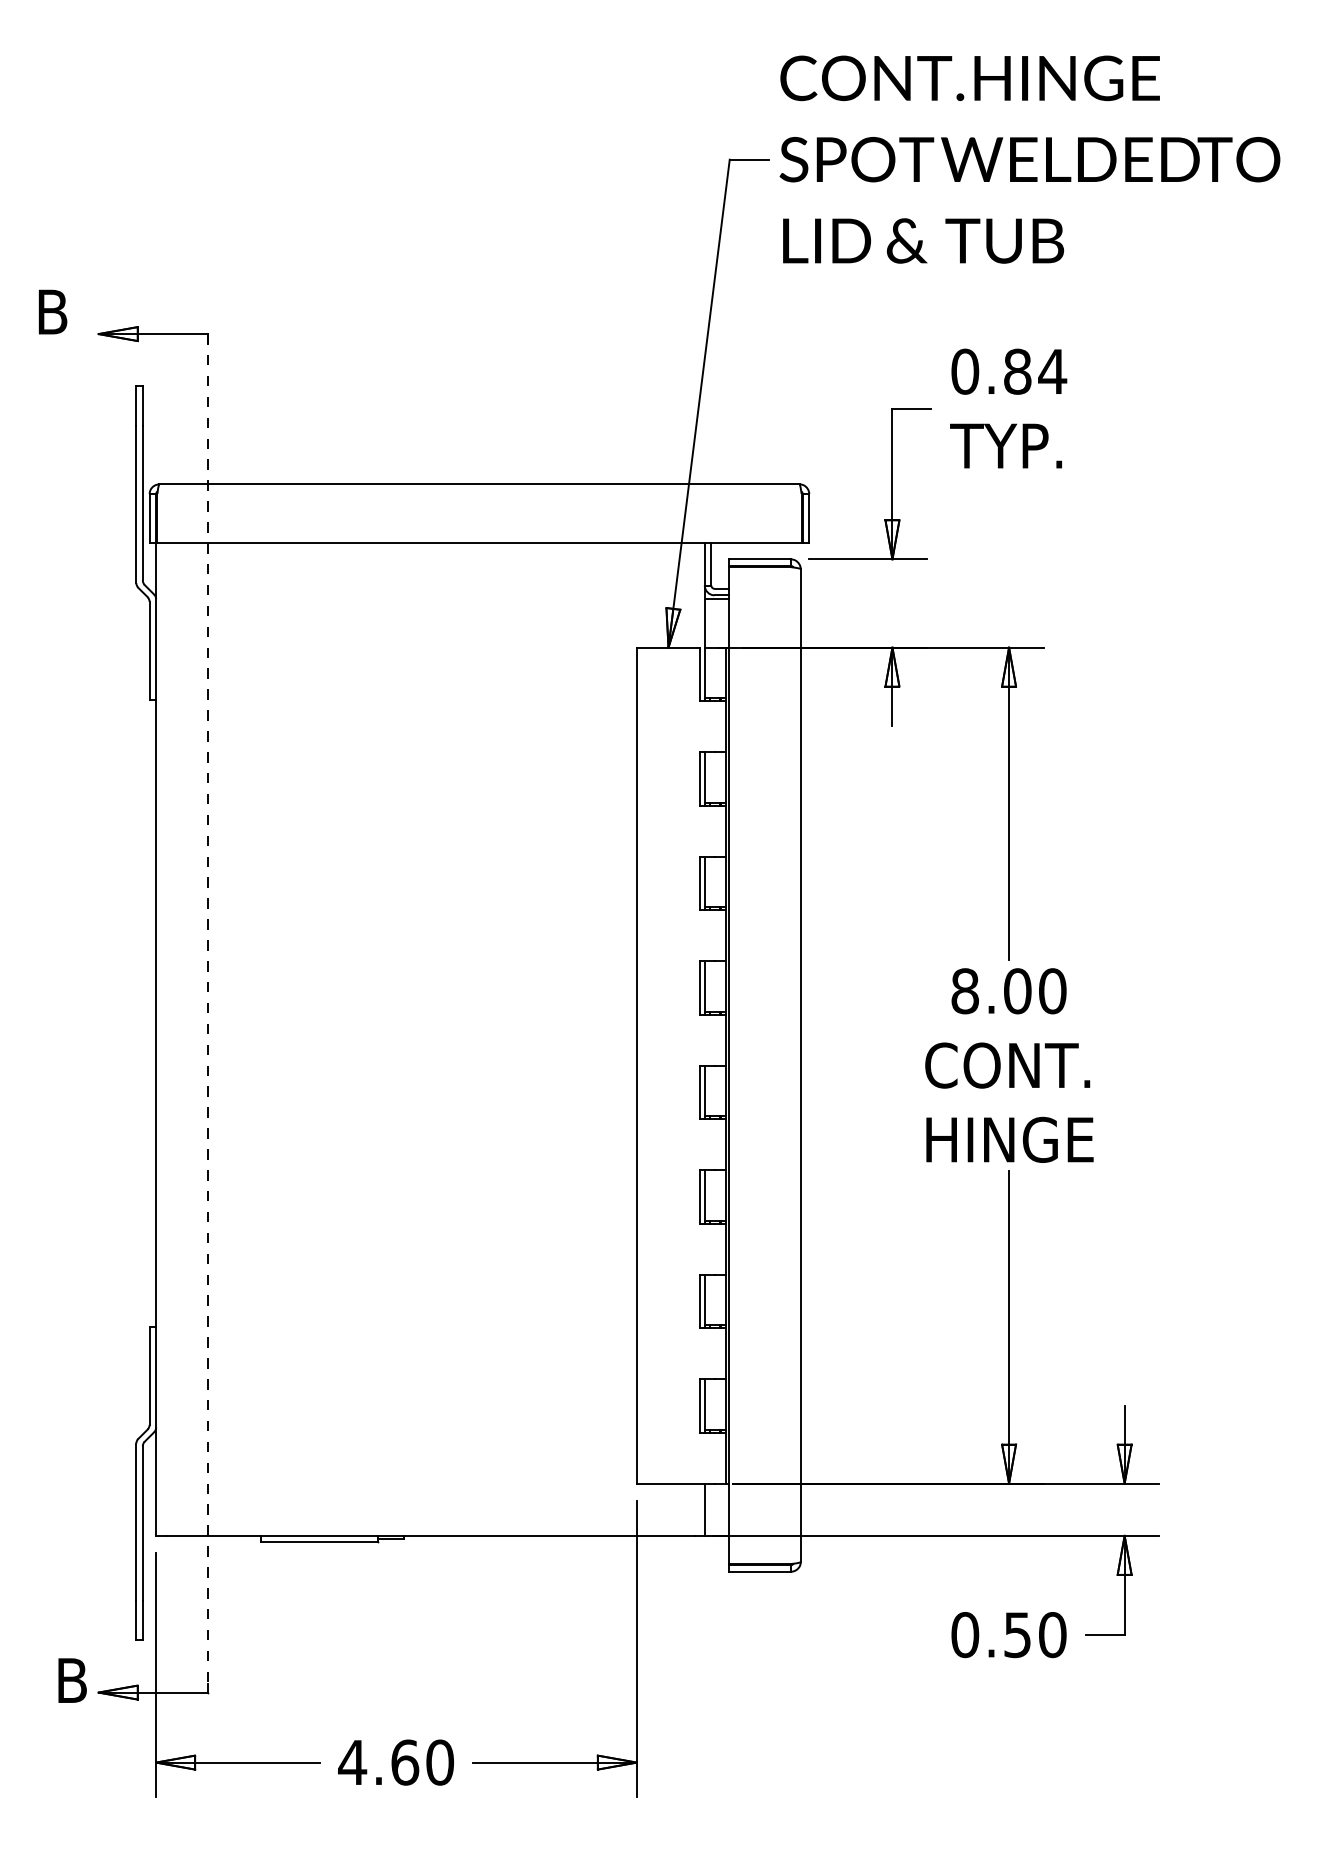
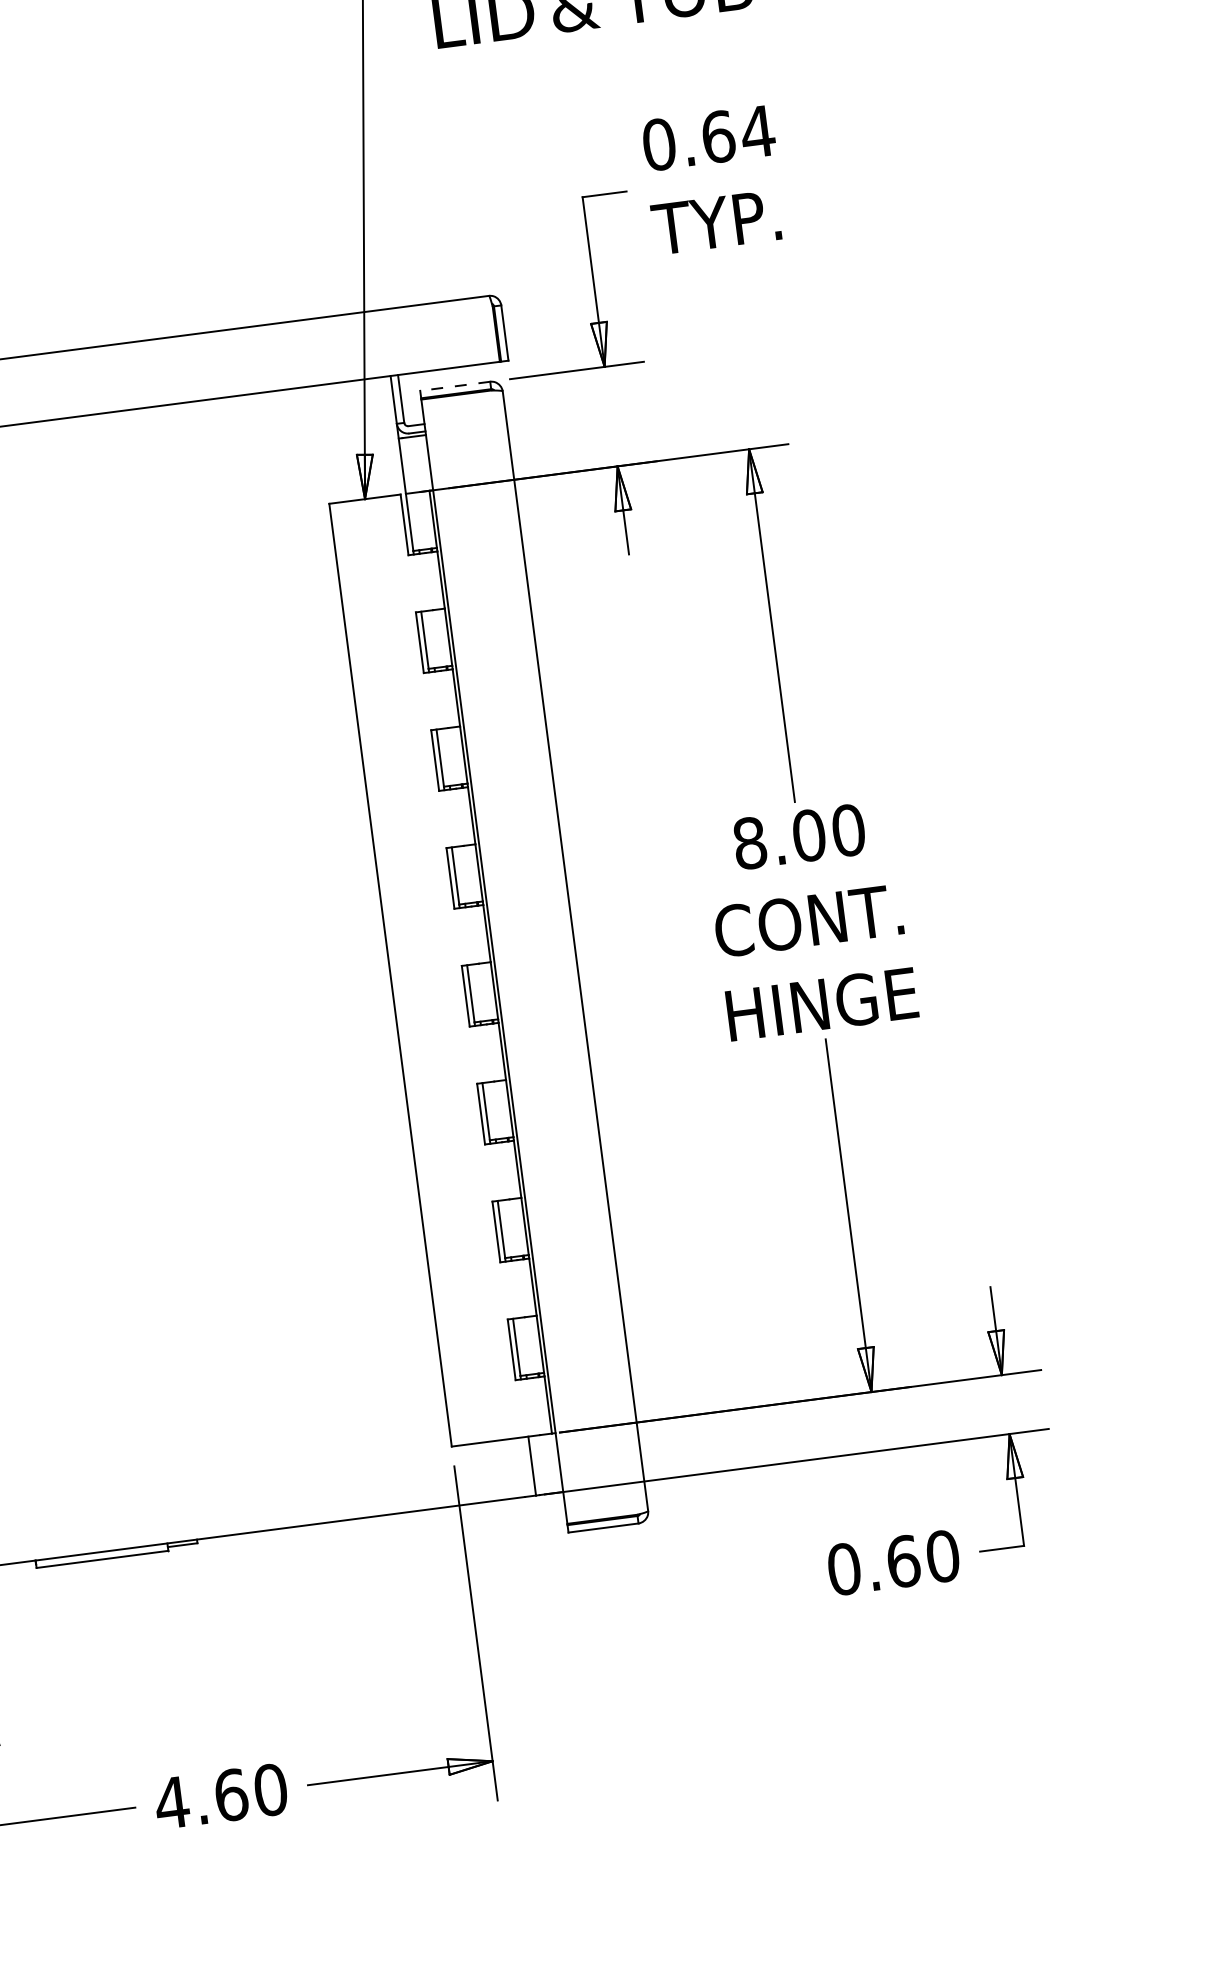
text: (1017, 371) -> (718, 136), 0.84 -> 0.64
line: (759, 559) -> (454, 386), solid -> dashed
text: (1017, 1635) -> (903, 1562), 0.50 -> 0.60

